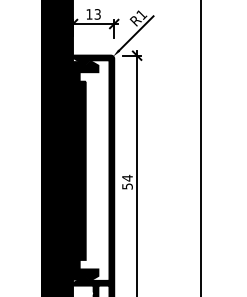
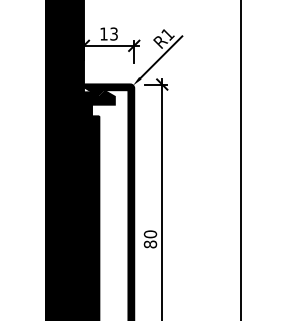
text: (127, 181) -> (150, 238), 54 -> 80

